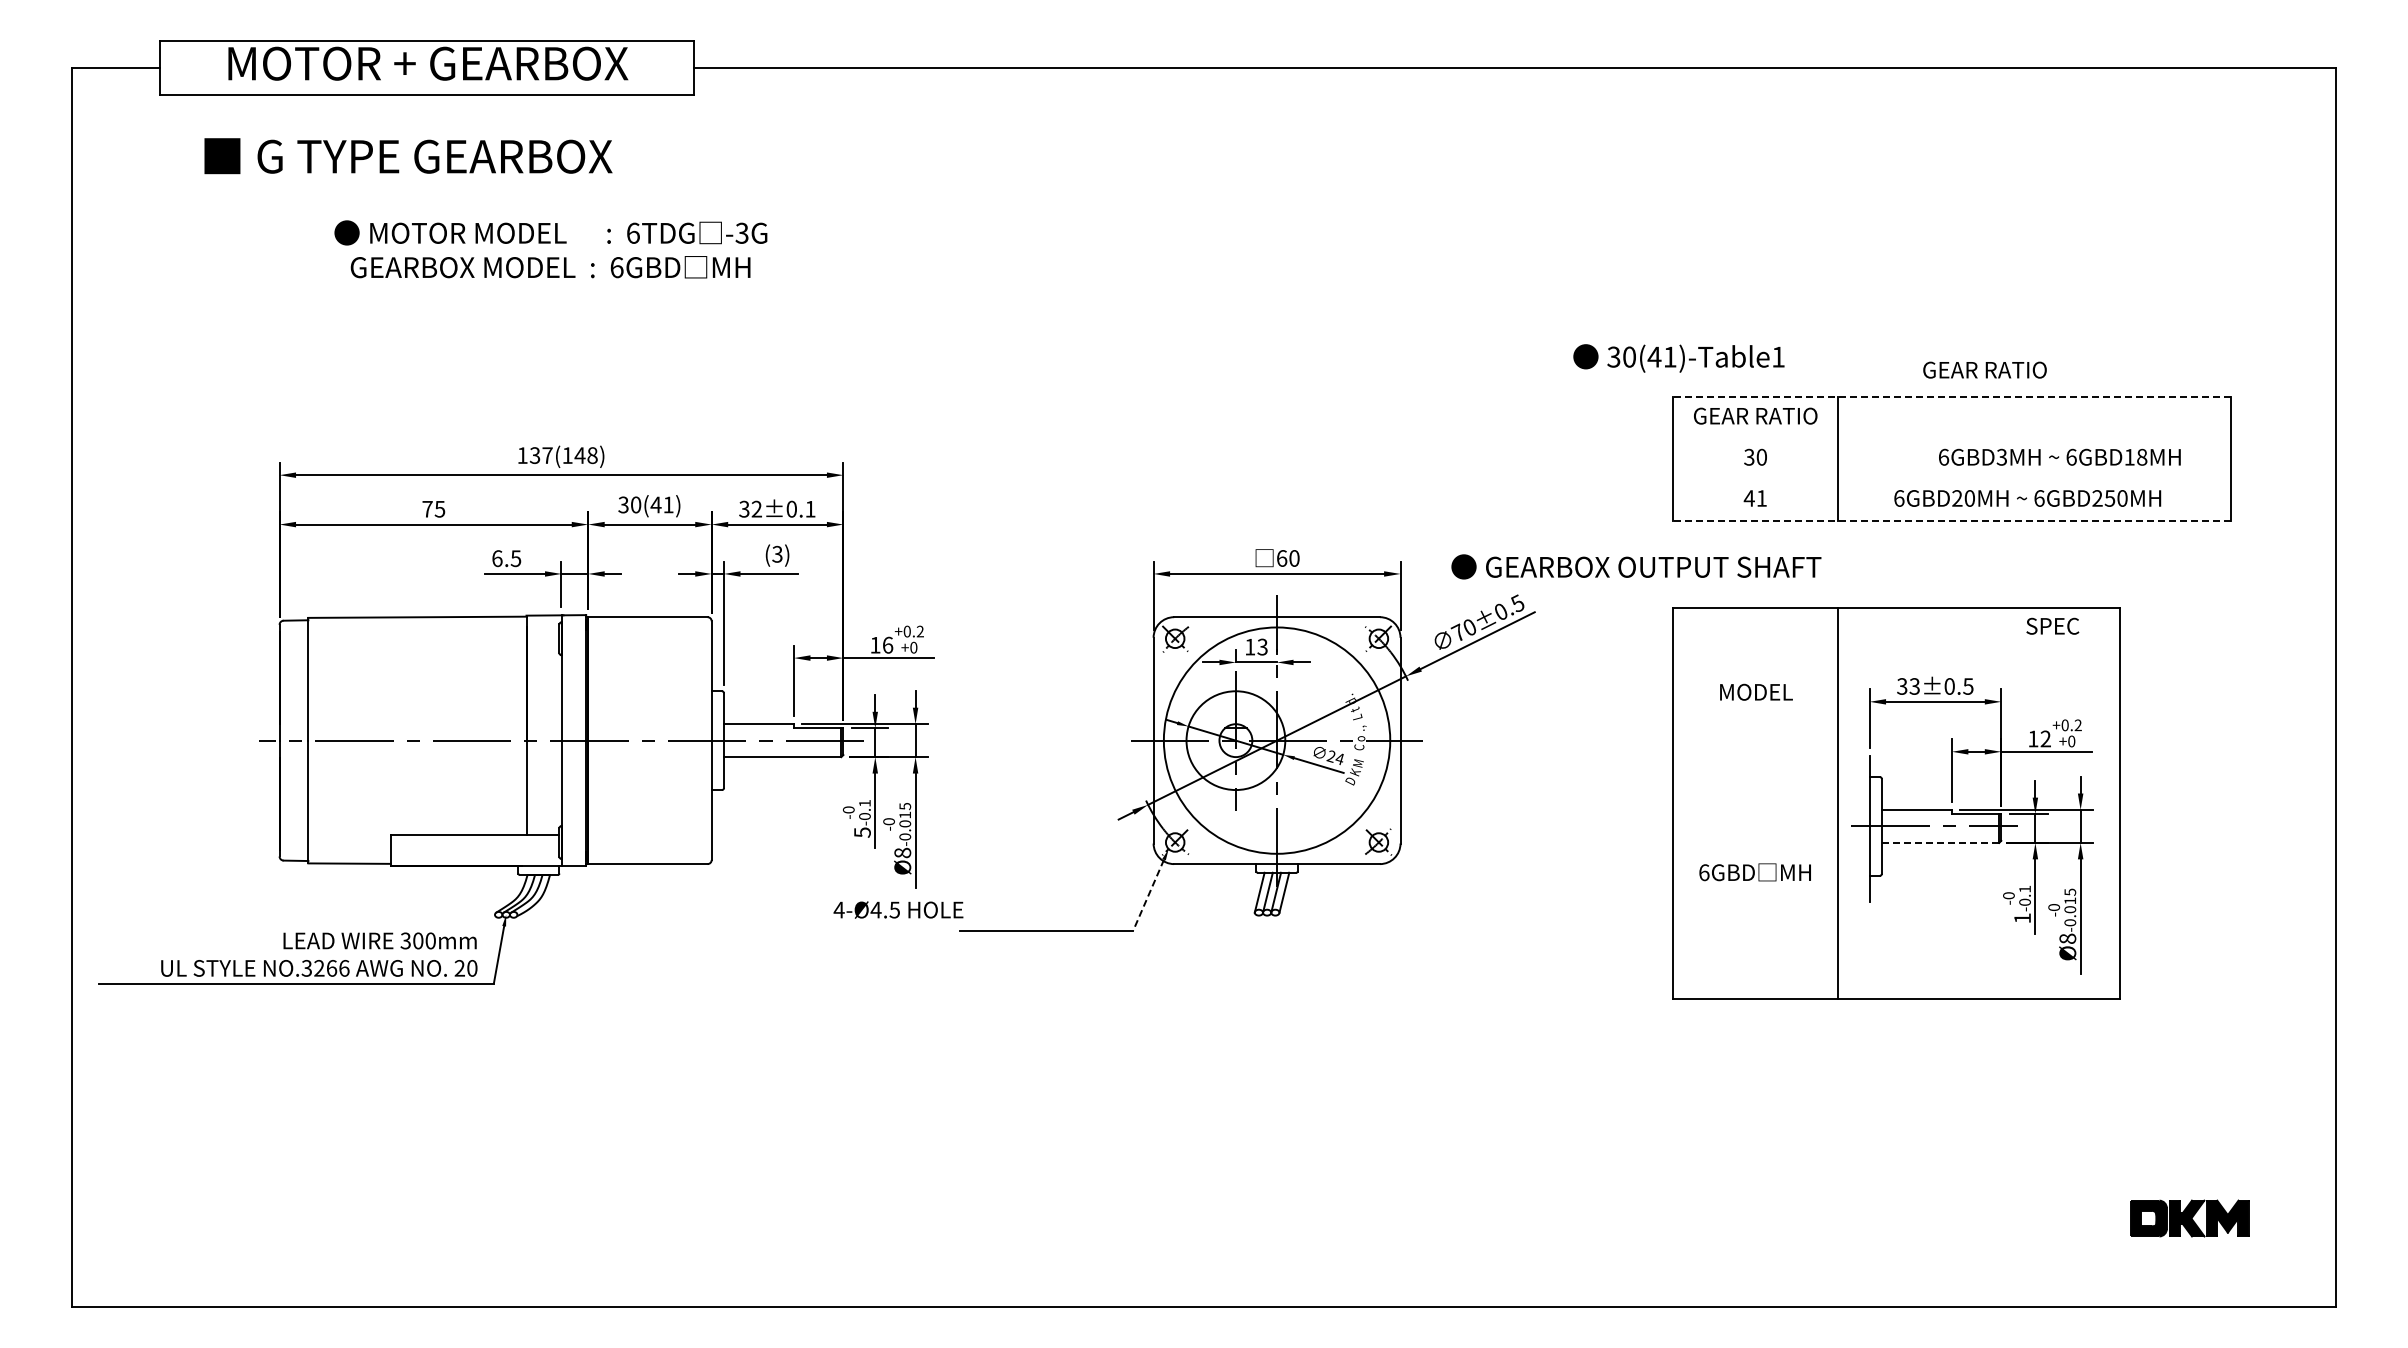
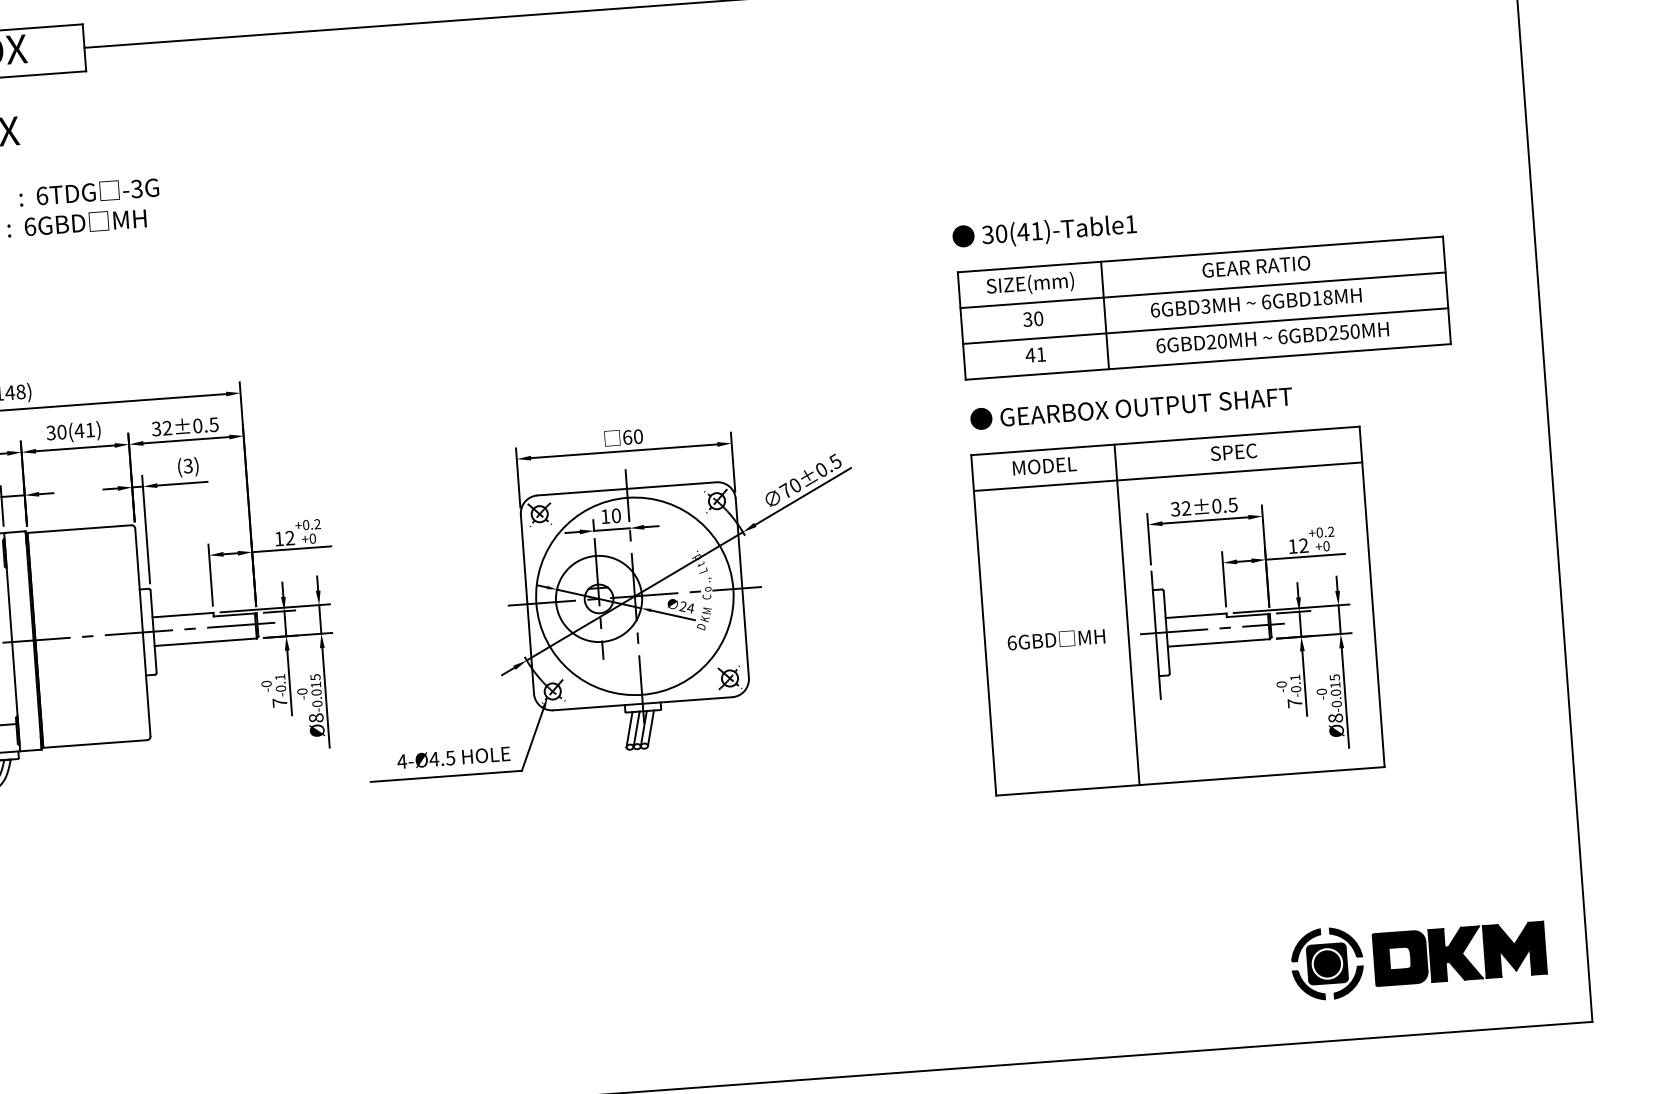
text: (1678, 358) -> (1044, 231), moved
text: (1984, 369) -> (1255, 266), moved
line: (1952, 397) -> (1200, 254), dashed -> solid
text: (1755, 417) -> (1030, 284), GEAR RATIO -> SIZE(mm)
line: (1951, 438) -> (1202, 290), added
text: (2059, 456) -> (1255, 302), moved
line: (1951, 479) -> (1205, 325), added
text: (810, 509) -> (214, 424), 0.1 -> 0.5
line: (1952, 520) -> (1208, 361), dashed -> solid
text: (1636, 566) -> (1131, 407), moved
text: (2052, 625) -> (1233, 451), moved
text: (887, 644) -> (289, 537), 16 -> 12
text: (1262, 646) -> (616, 515), 13 -> 10
line: (1896, 648) -> (1168, 476), added
text: (1914, 686) -> (1186, 508), 33±0.5 -> 32±0.5
text: (1756, 691) -> (1044, 465), moved
text: (862, 832) -> (279, 702), 5 -> 7
line: (1940, 842) -> (1218, 642), dashed -> solid
text: (1754, 872) -> (1055, 639), moved
line: (1148, 895) -> (532, 739), dashed -> solid
text: (898, 909) -> (453, 757), moved
text: (2022, 918) -> (1294, 703), 1 -> 7
part: (2037, 1218) -> (1327, 963), added
part: (2189, 1218) -> (1459, 953), size x1.67

